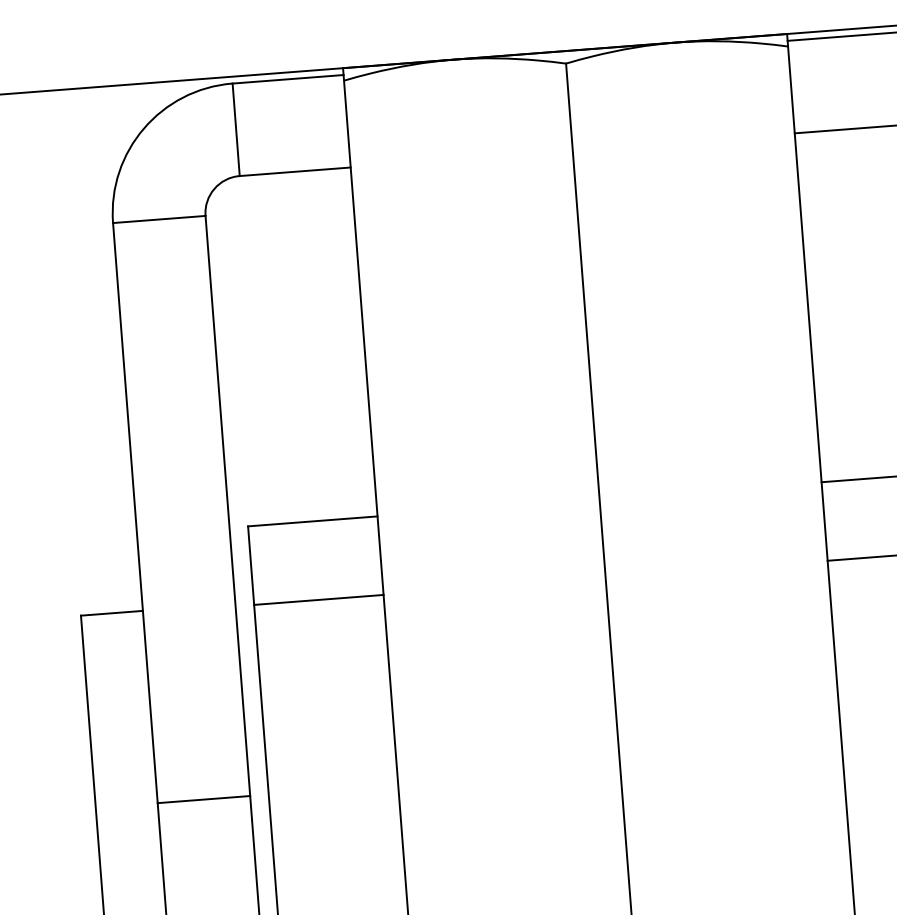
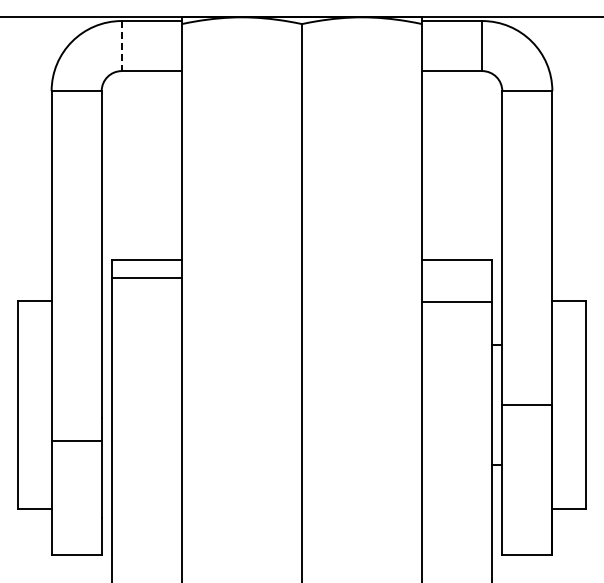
line: (235, 130) -> (121, 46), solid -> dashed
line: (318, 600) -> (146, 278), moved
line: (203, 800) -> (76, 441), moved

